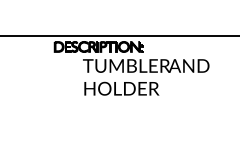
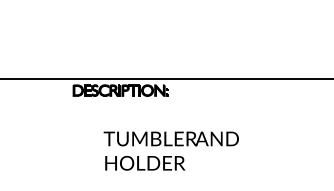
text: (145, 76) -> (170, 150), moved

